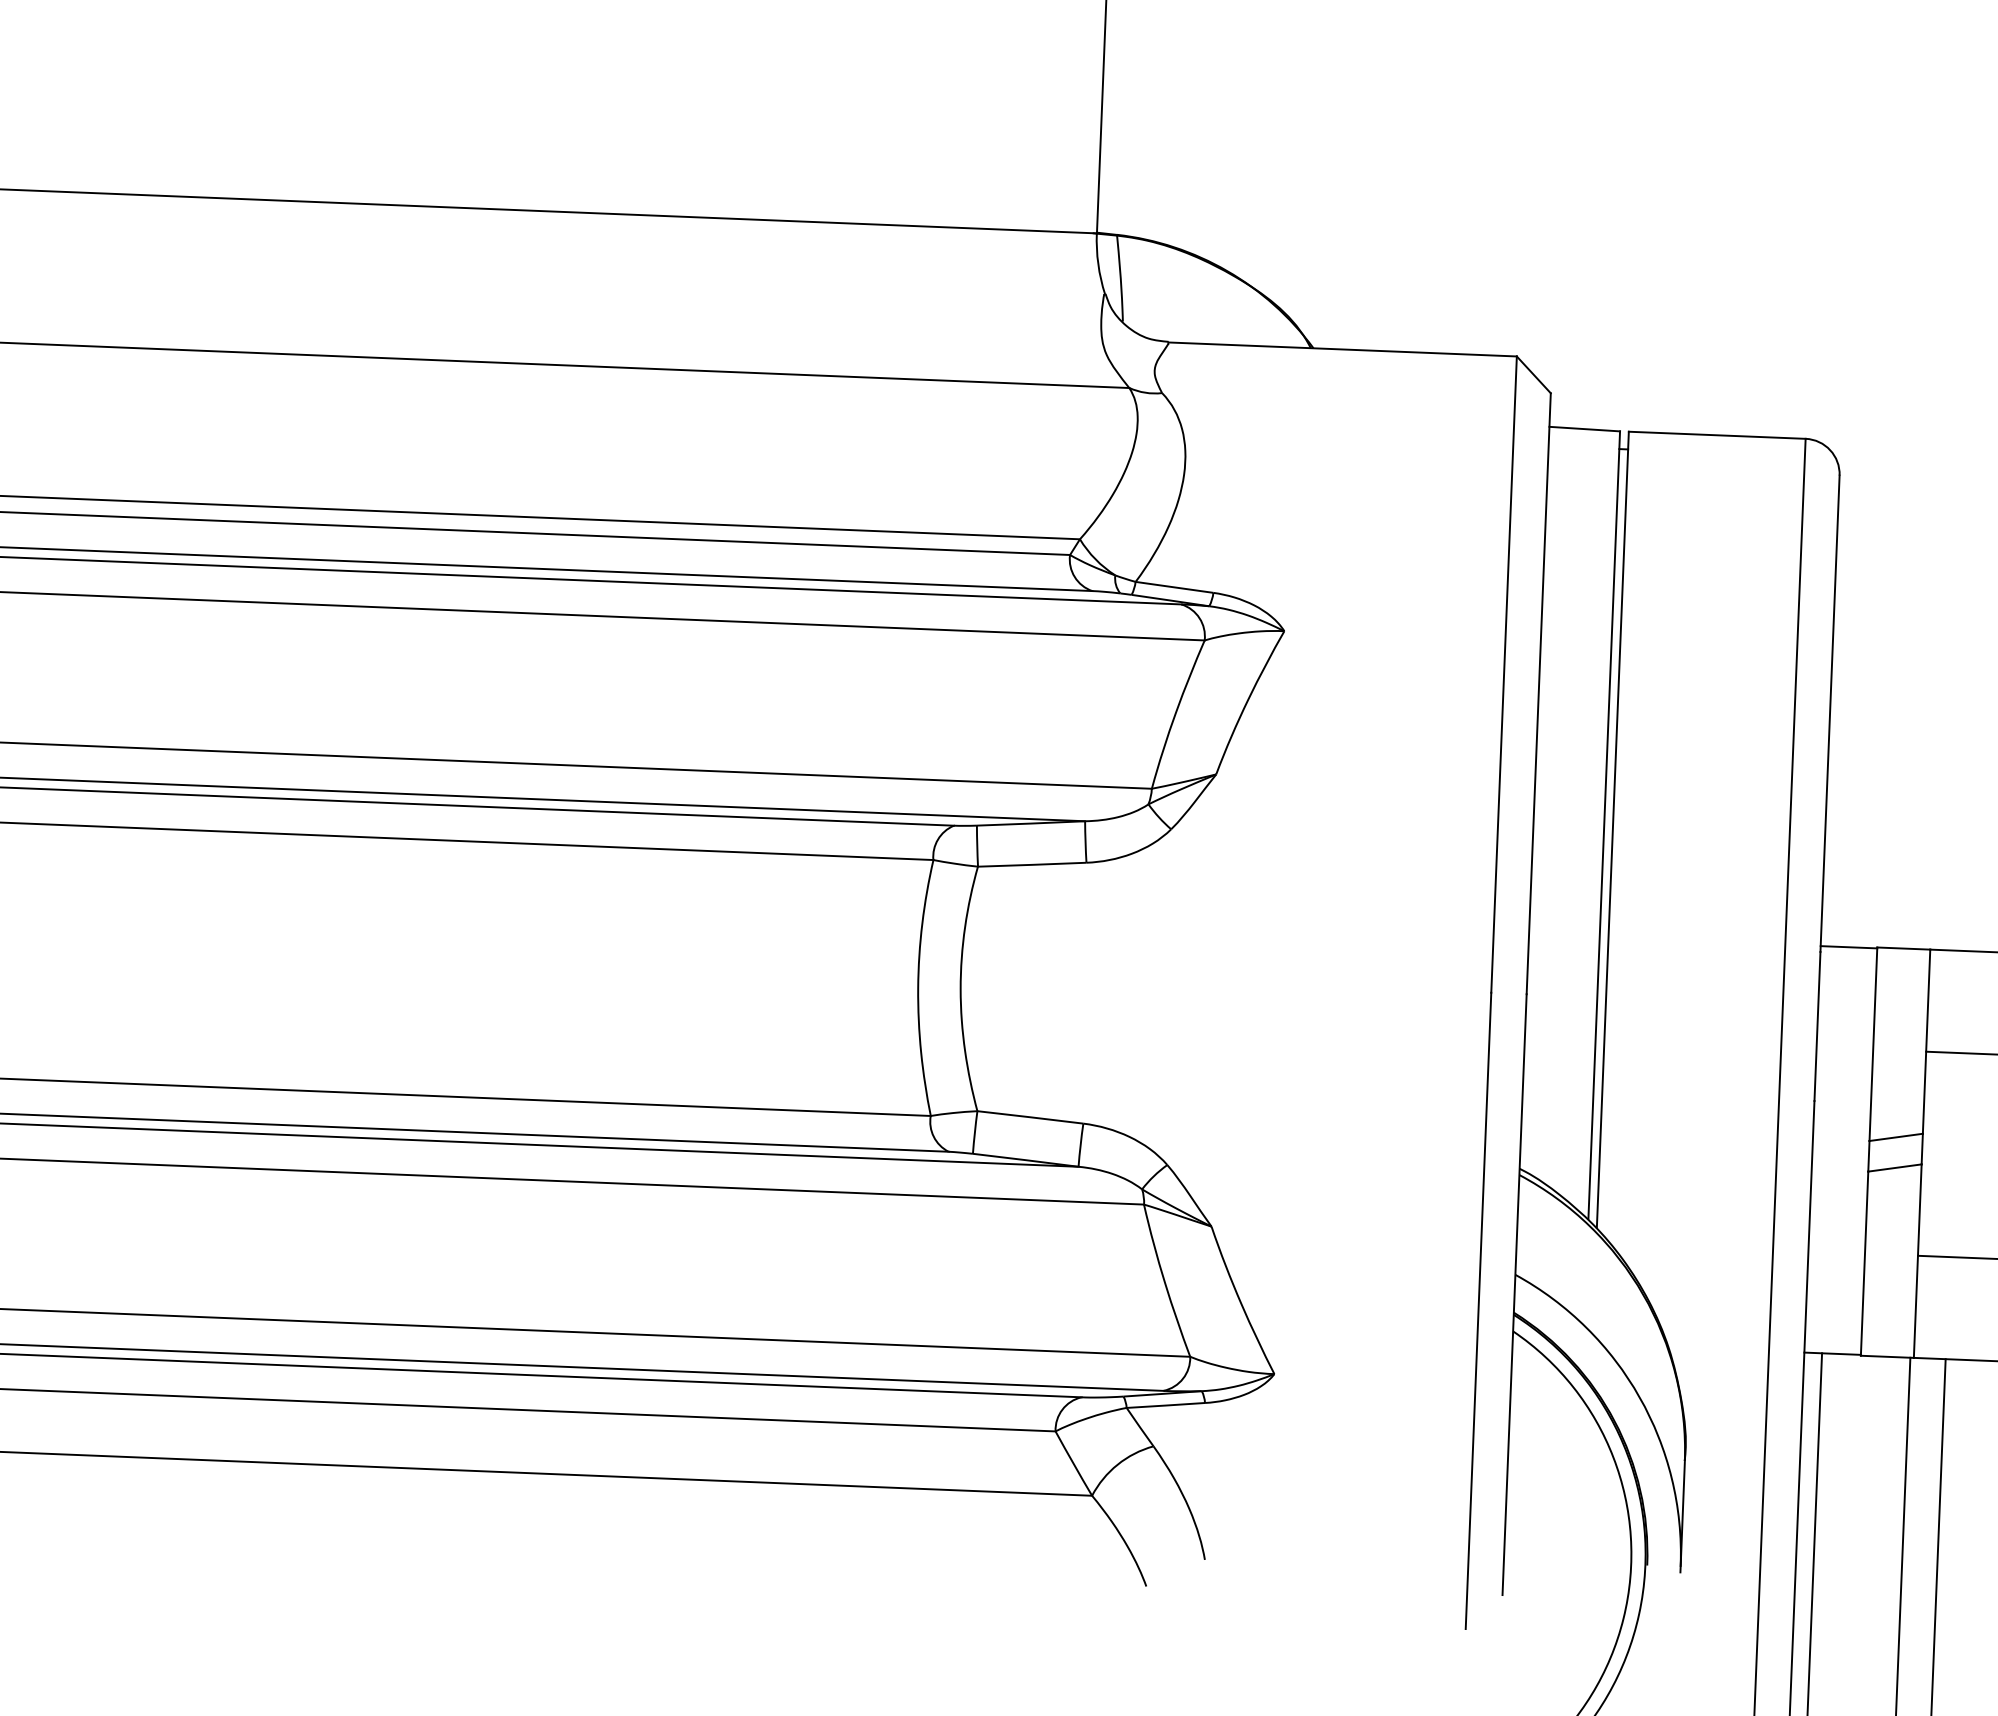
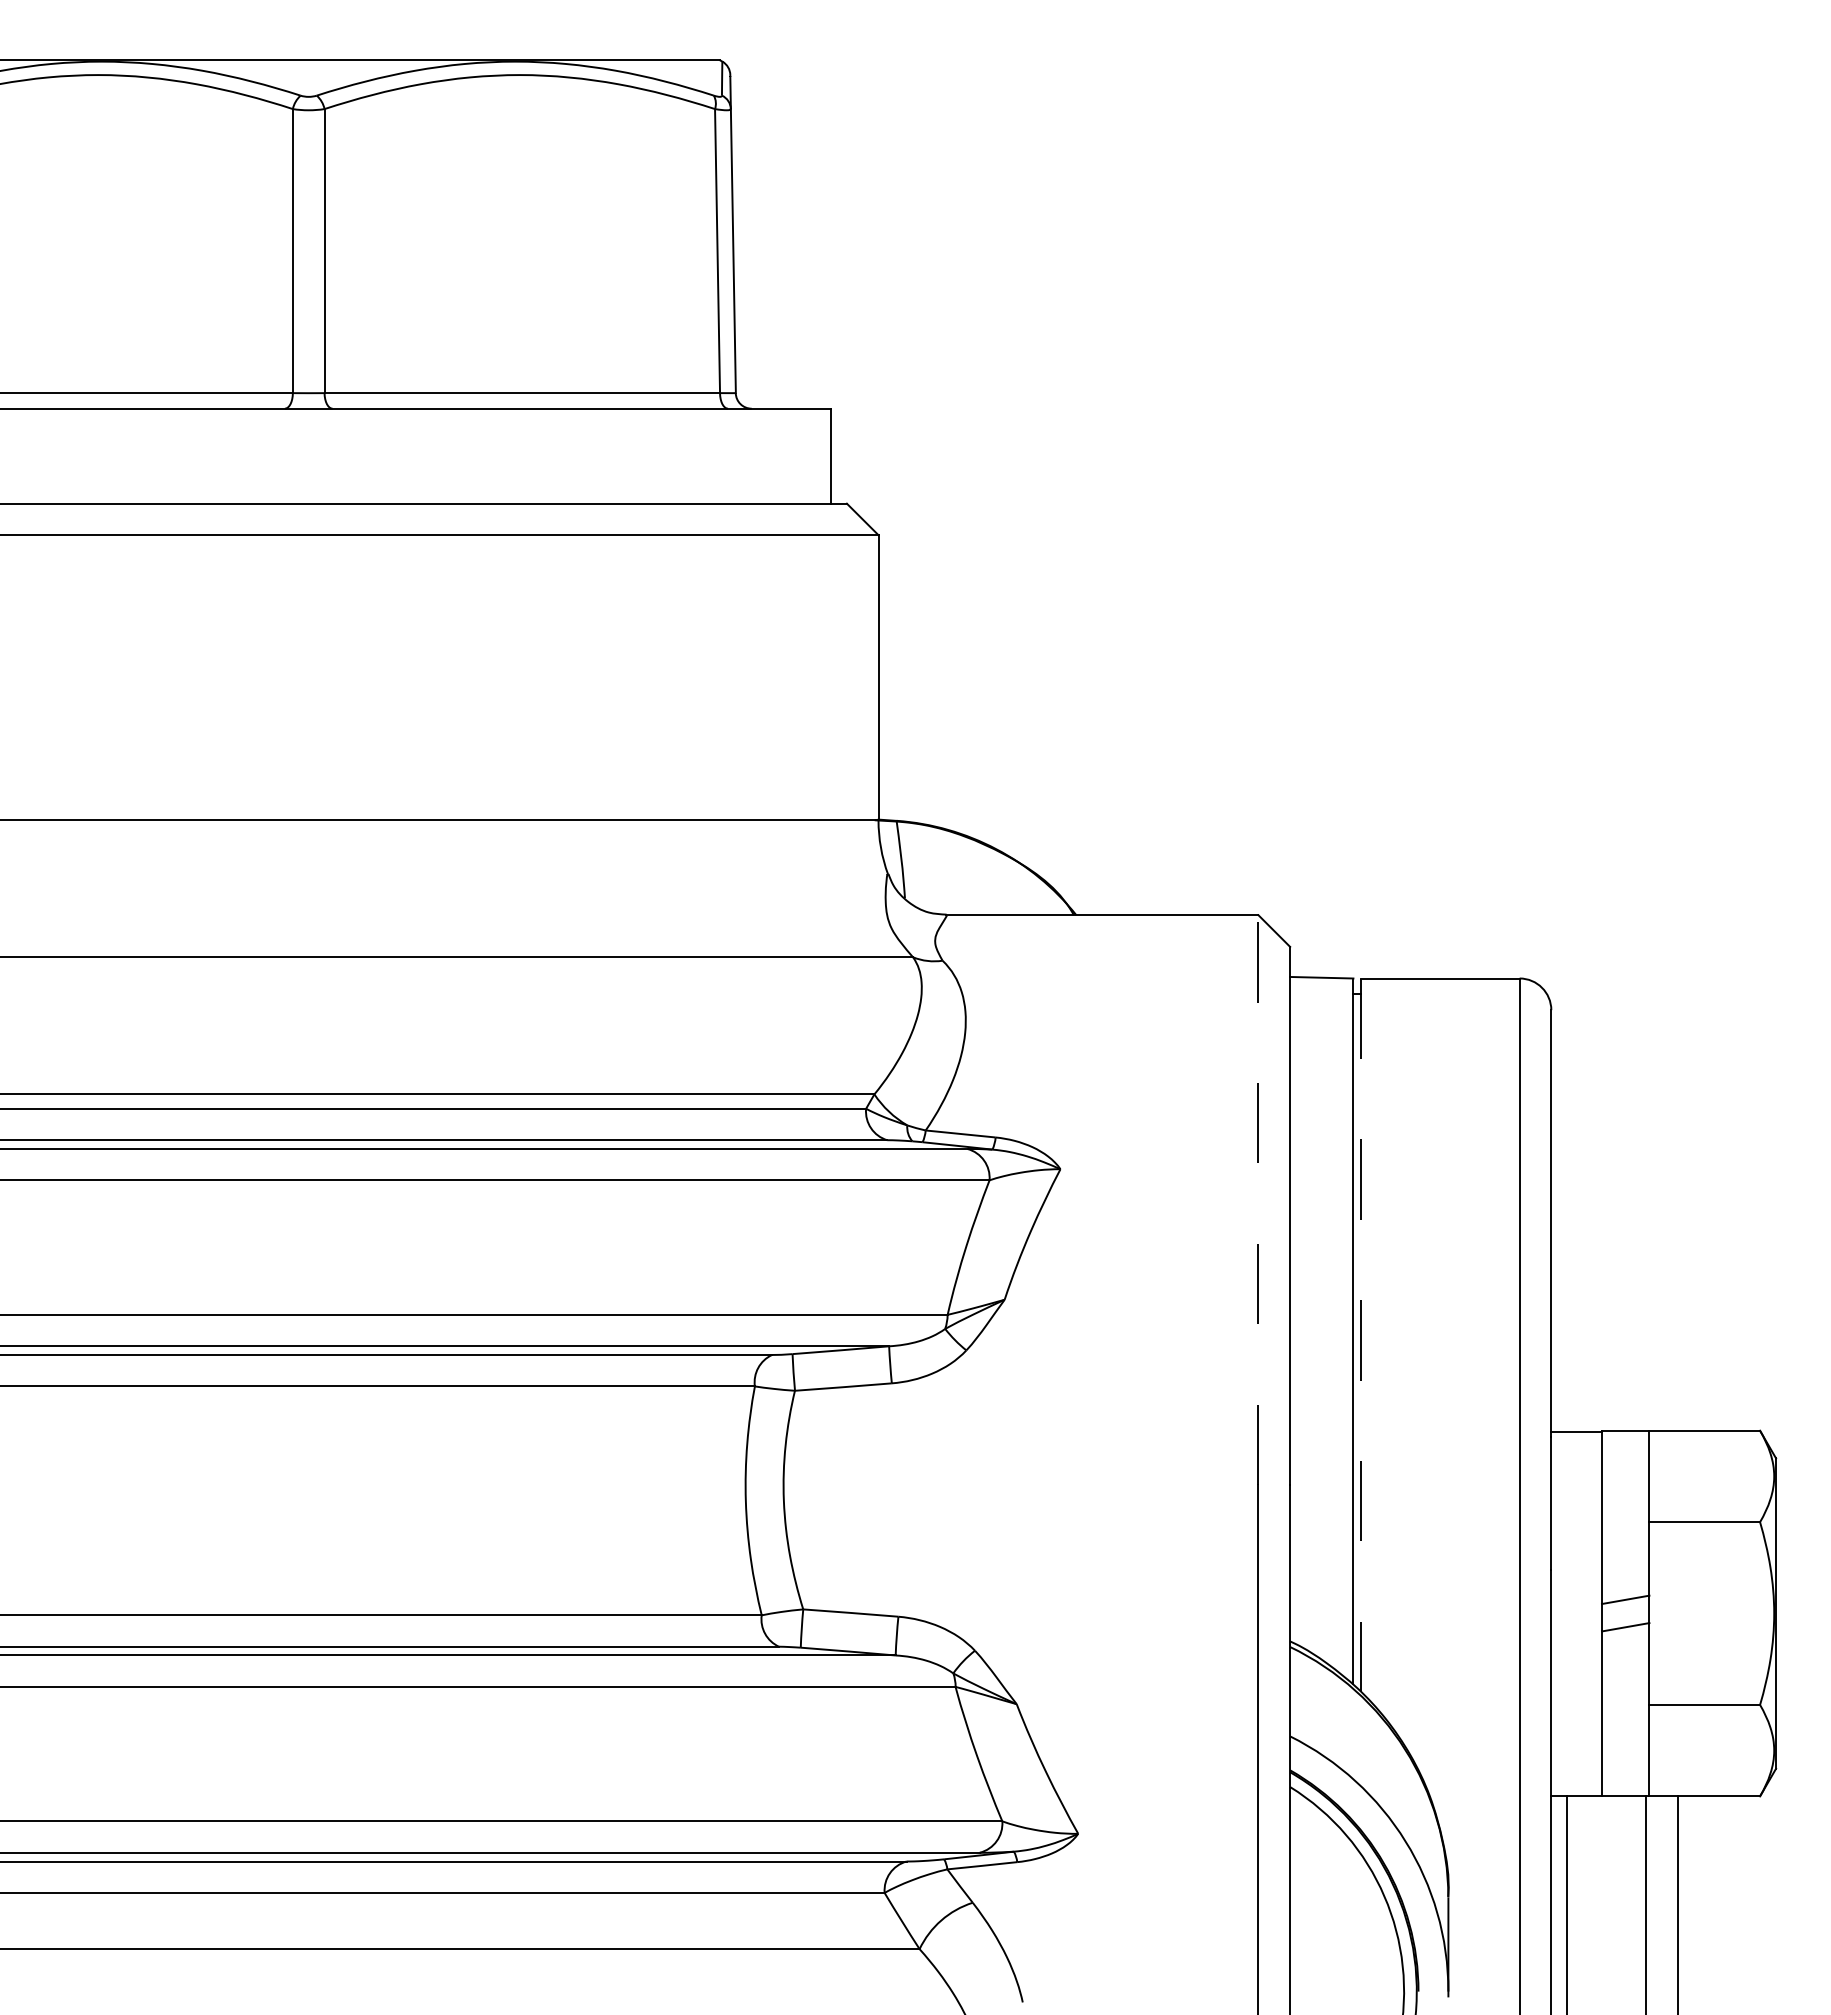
line: (1504, 675) -> (1258, 1200), solid -> dashed
line: (1613, 830) -> (1361, 1335), solid -> dashed

